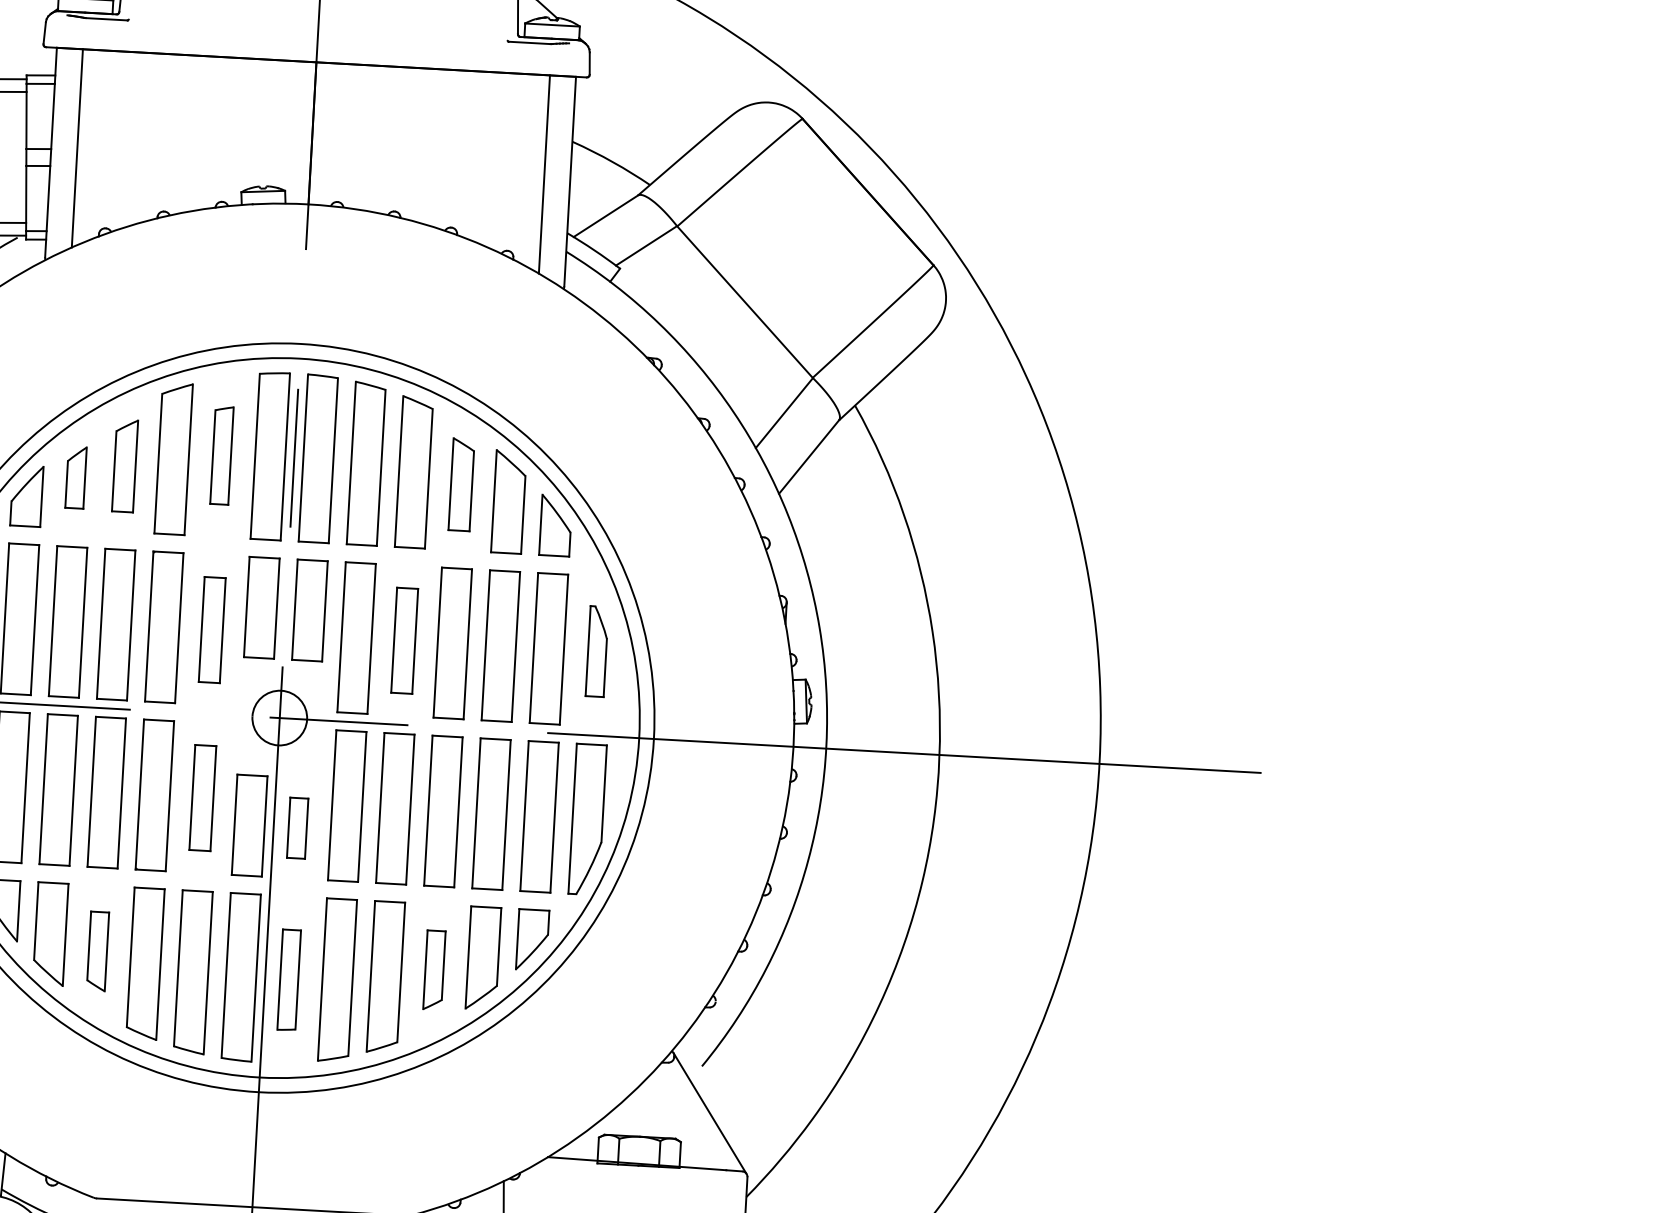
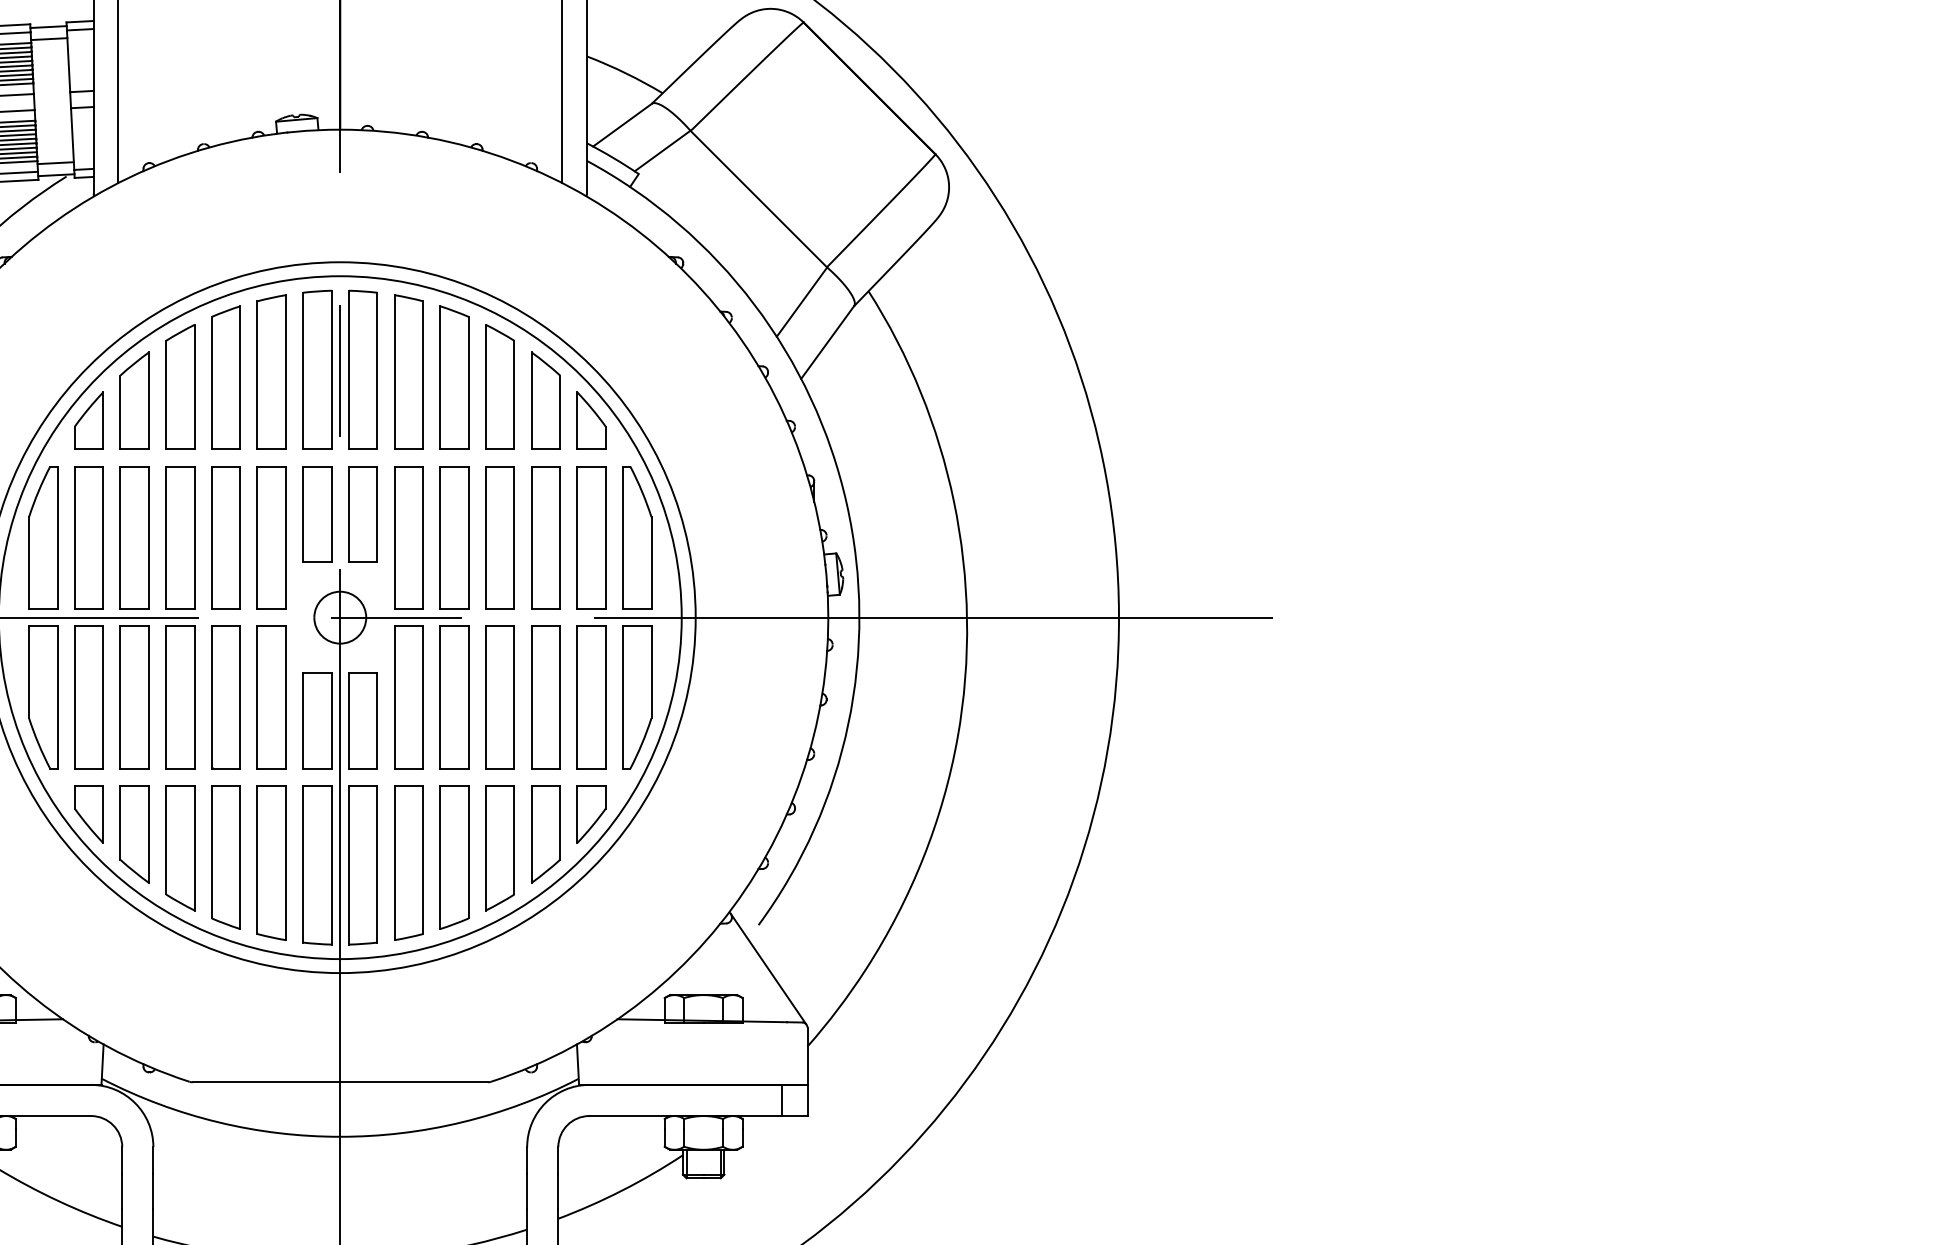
part: (221, 454) -> (271, 371), size x1.67
part: (125, 465) -> (180, 386), size x1.43
part: (75, 477) -> (134, 400), size x1.67
part: (460, 484) -> (499, 386), size x1.43
part: (212, 629) -> (271, 537), size x1.43
part: (404, 640) -> (454, 537), size x1.43
part: (597, 651) -> (637, 537), size x1.67
part: (202, 798) -> (271, 697), size x1.43
part: (297, 827) -> (362, 720), size x1.67
part: (98, 951) -> (180, 848), size x1.67
part: (433, 970) -> (499, 848), size x1.67
part: (288, 980) -> (362, 865), size x1.67

